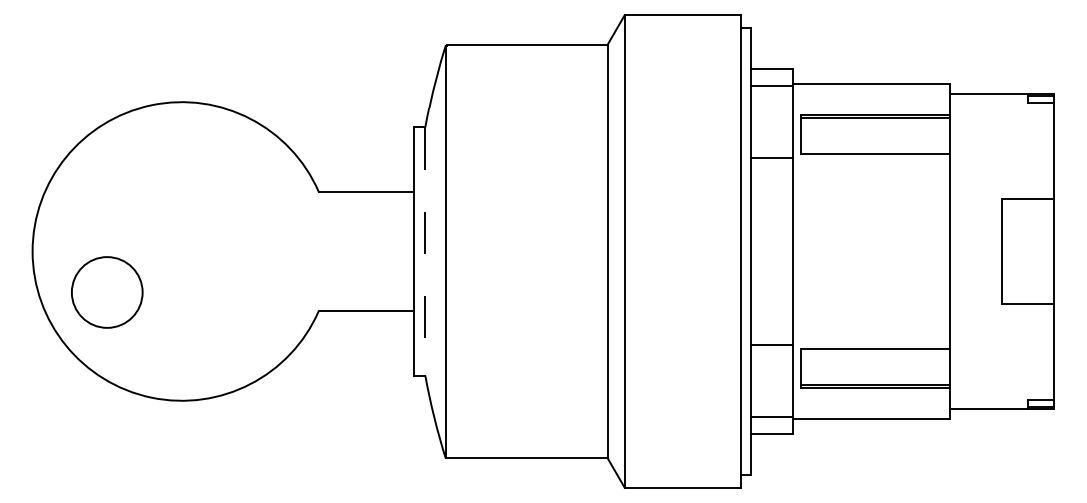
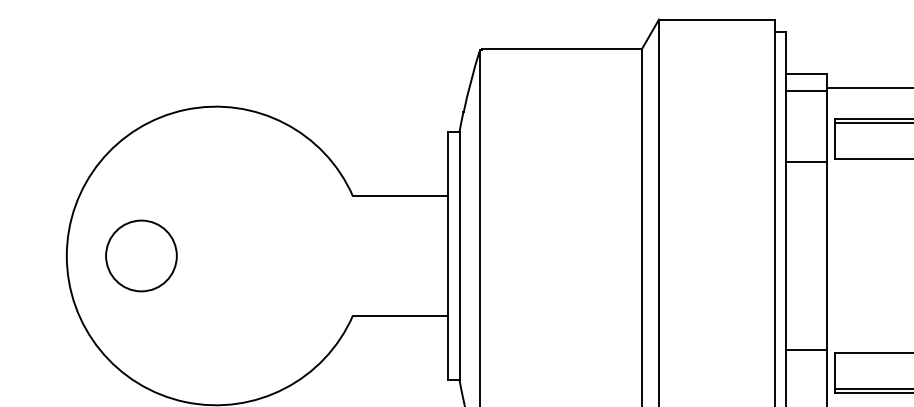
line: (425, 251) -> (459, 255), dashed -> solid
circle: (107, 292) -> (141, 255), moved

